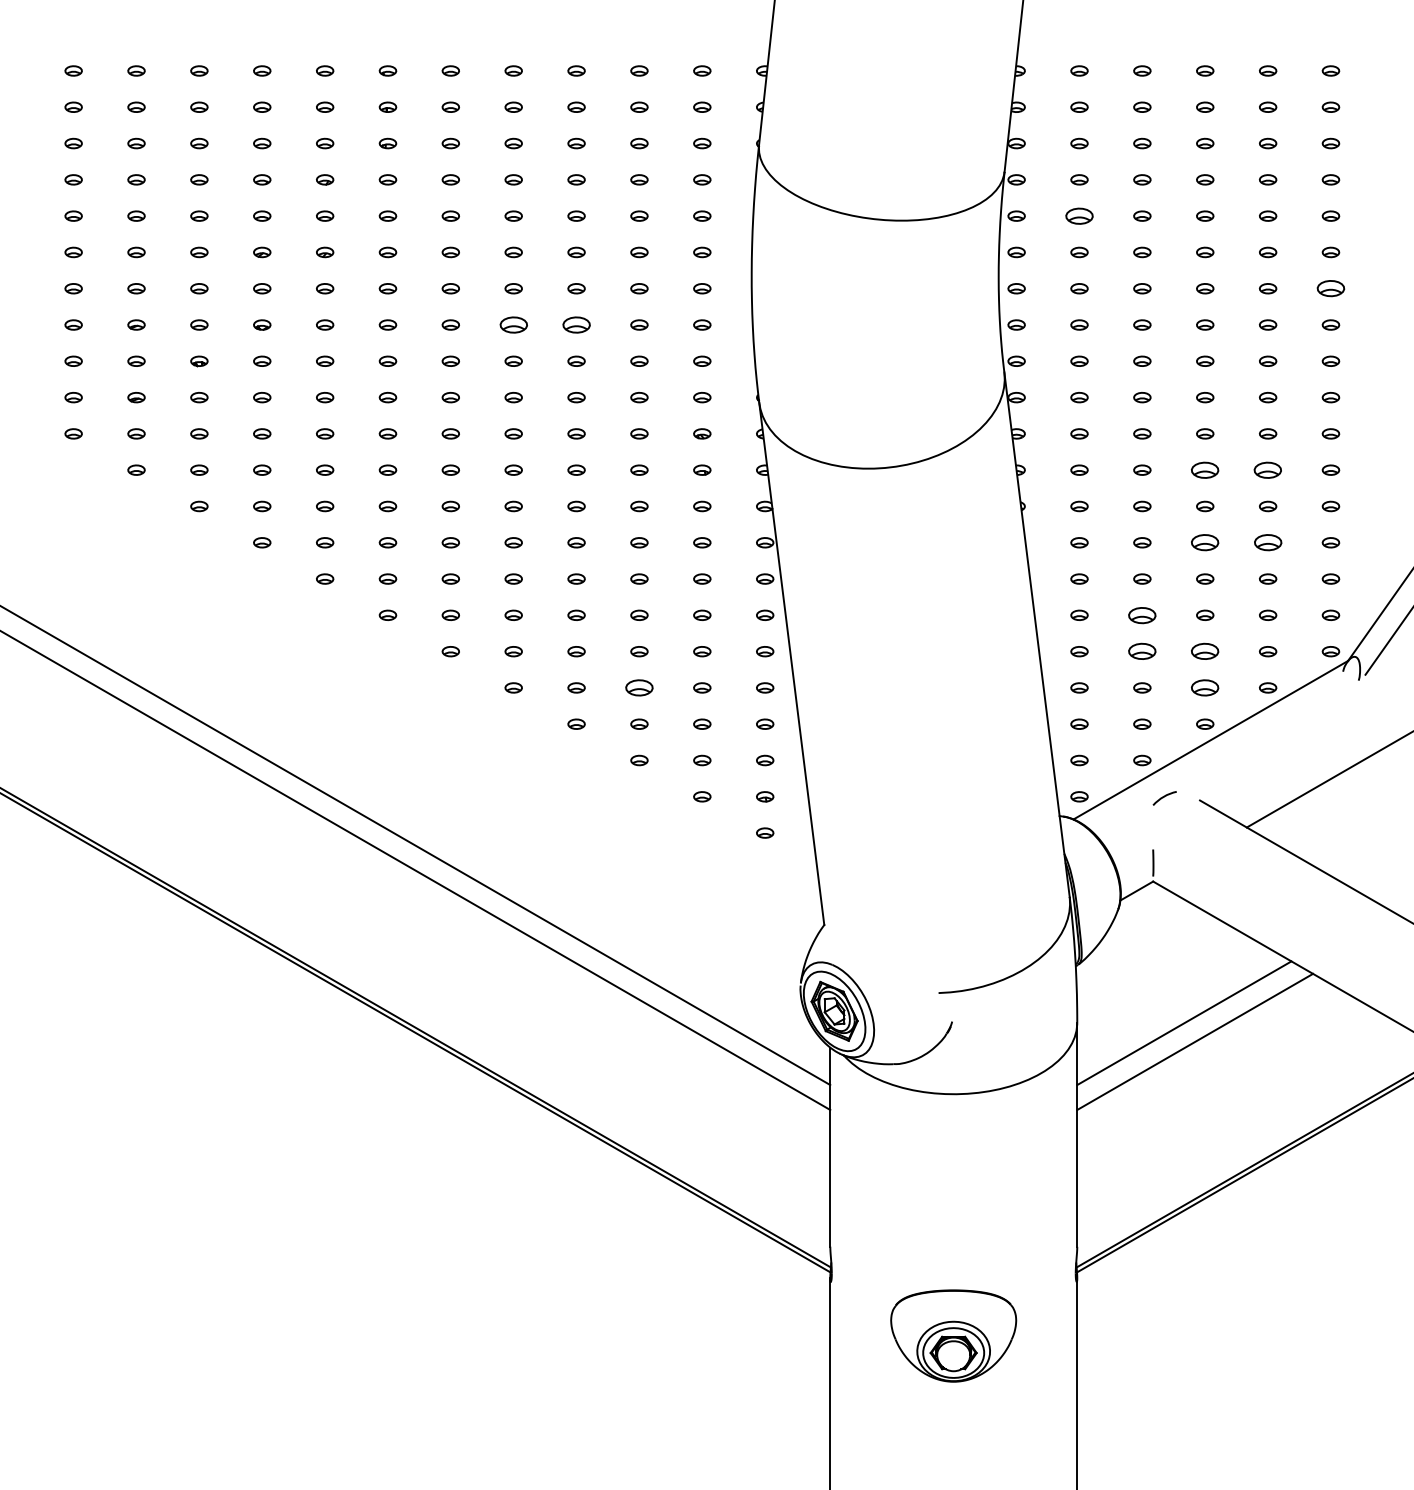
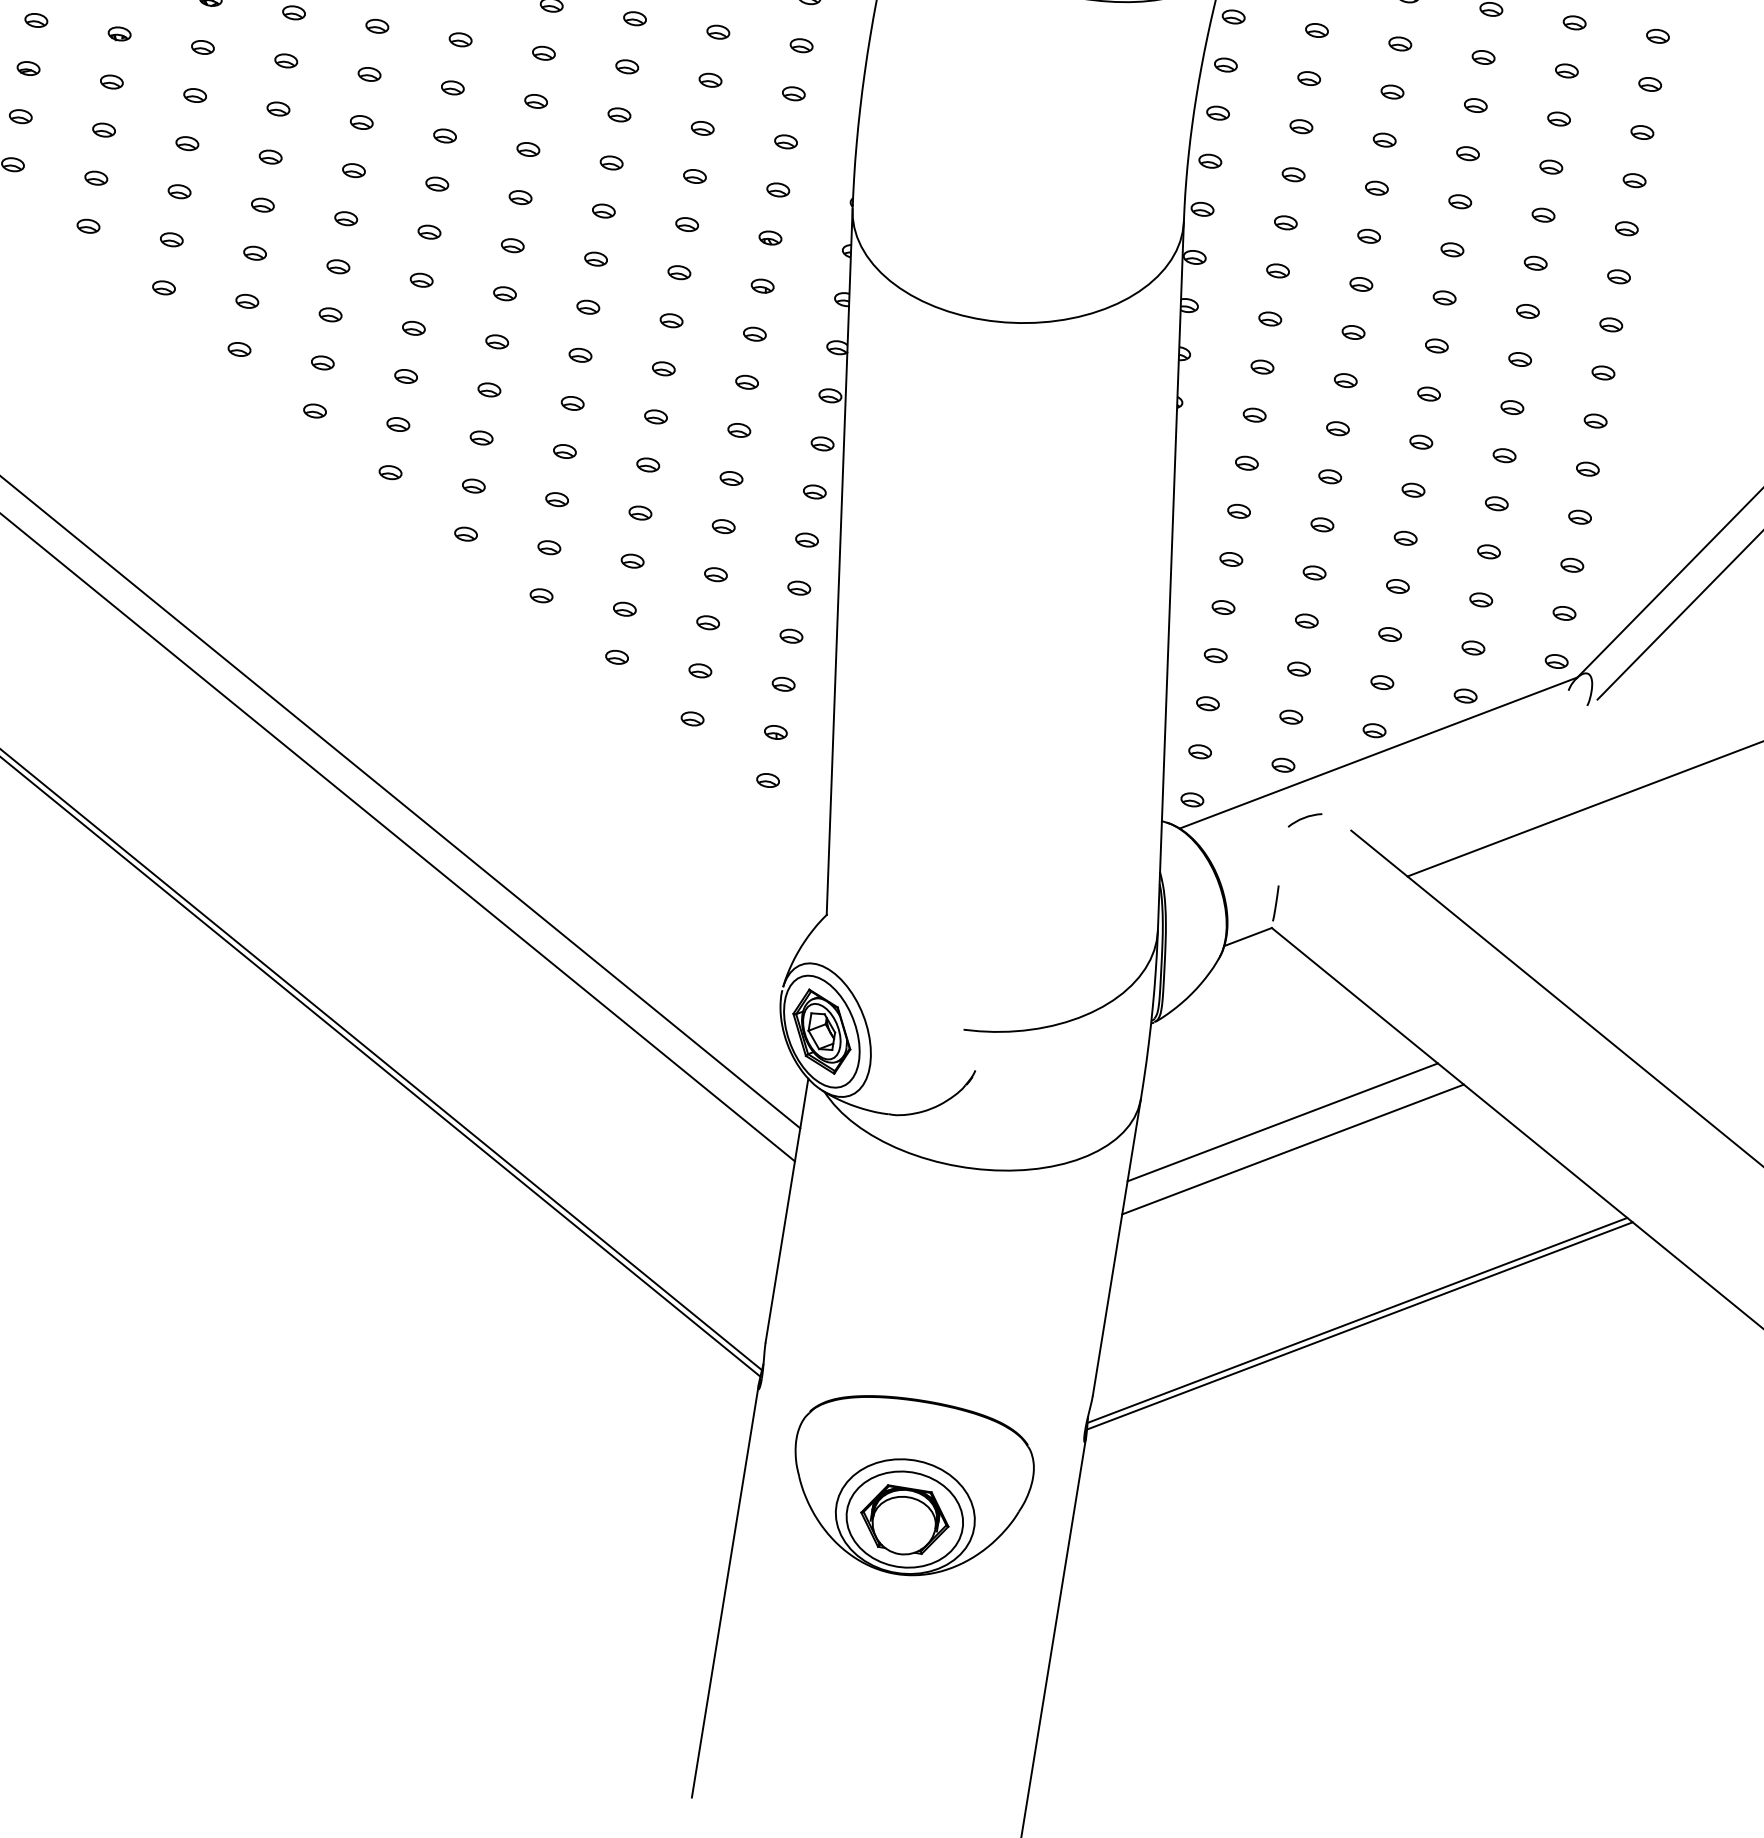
part: (1079, 215) -> (1317, 29), size x0.62
part: (1330, 288) -> (1634, 180), size x0.62
part: (513, 324) -> (543, 52), size x0.62
part: (576, 324) -> (627, 66), size x0.62
part: (1205, 469) -> (1429, 393), size x0.62
part: (1268, 469) -> (1513, 406), size x0.62
part: (1205, 542) -> (1413, 489), size x0.62
part: (1267, 542) -> (1496, 503), size x0.62
part: (1142, 614) -> (1314, 571), size x0.62
part: (1142, 651) -> (1307, 620), size x0.62
part: (1205, 651) -> (1390, 634), size x0.62
part: (639, 687) -> (632, 560), size x0.62
part: (1205, 687) -> (1382, 682), size x0.62
part: (953, 1335) -> (909, 1486), size x1.43

